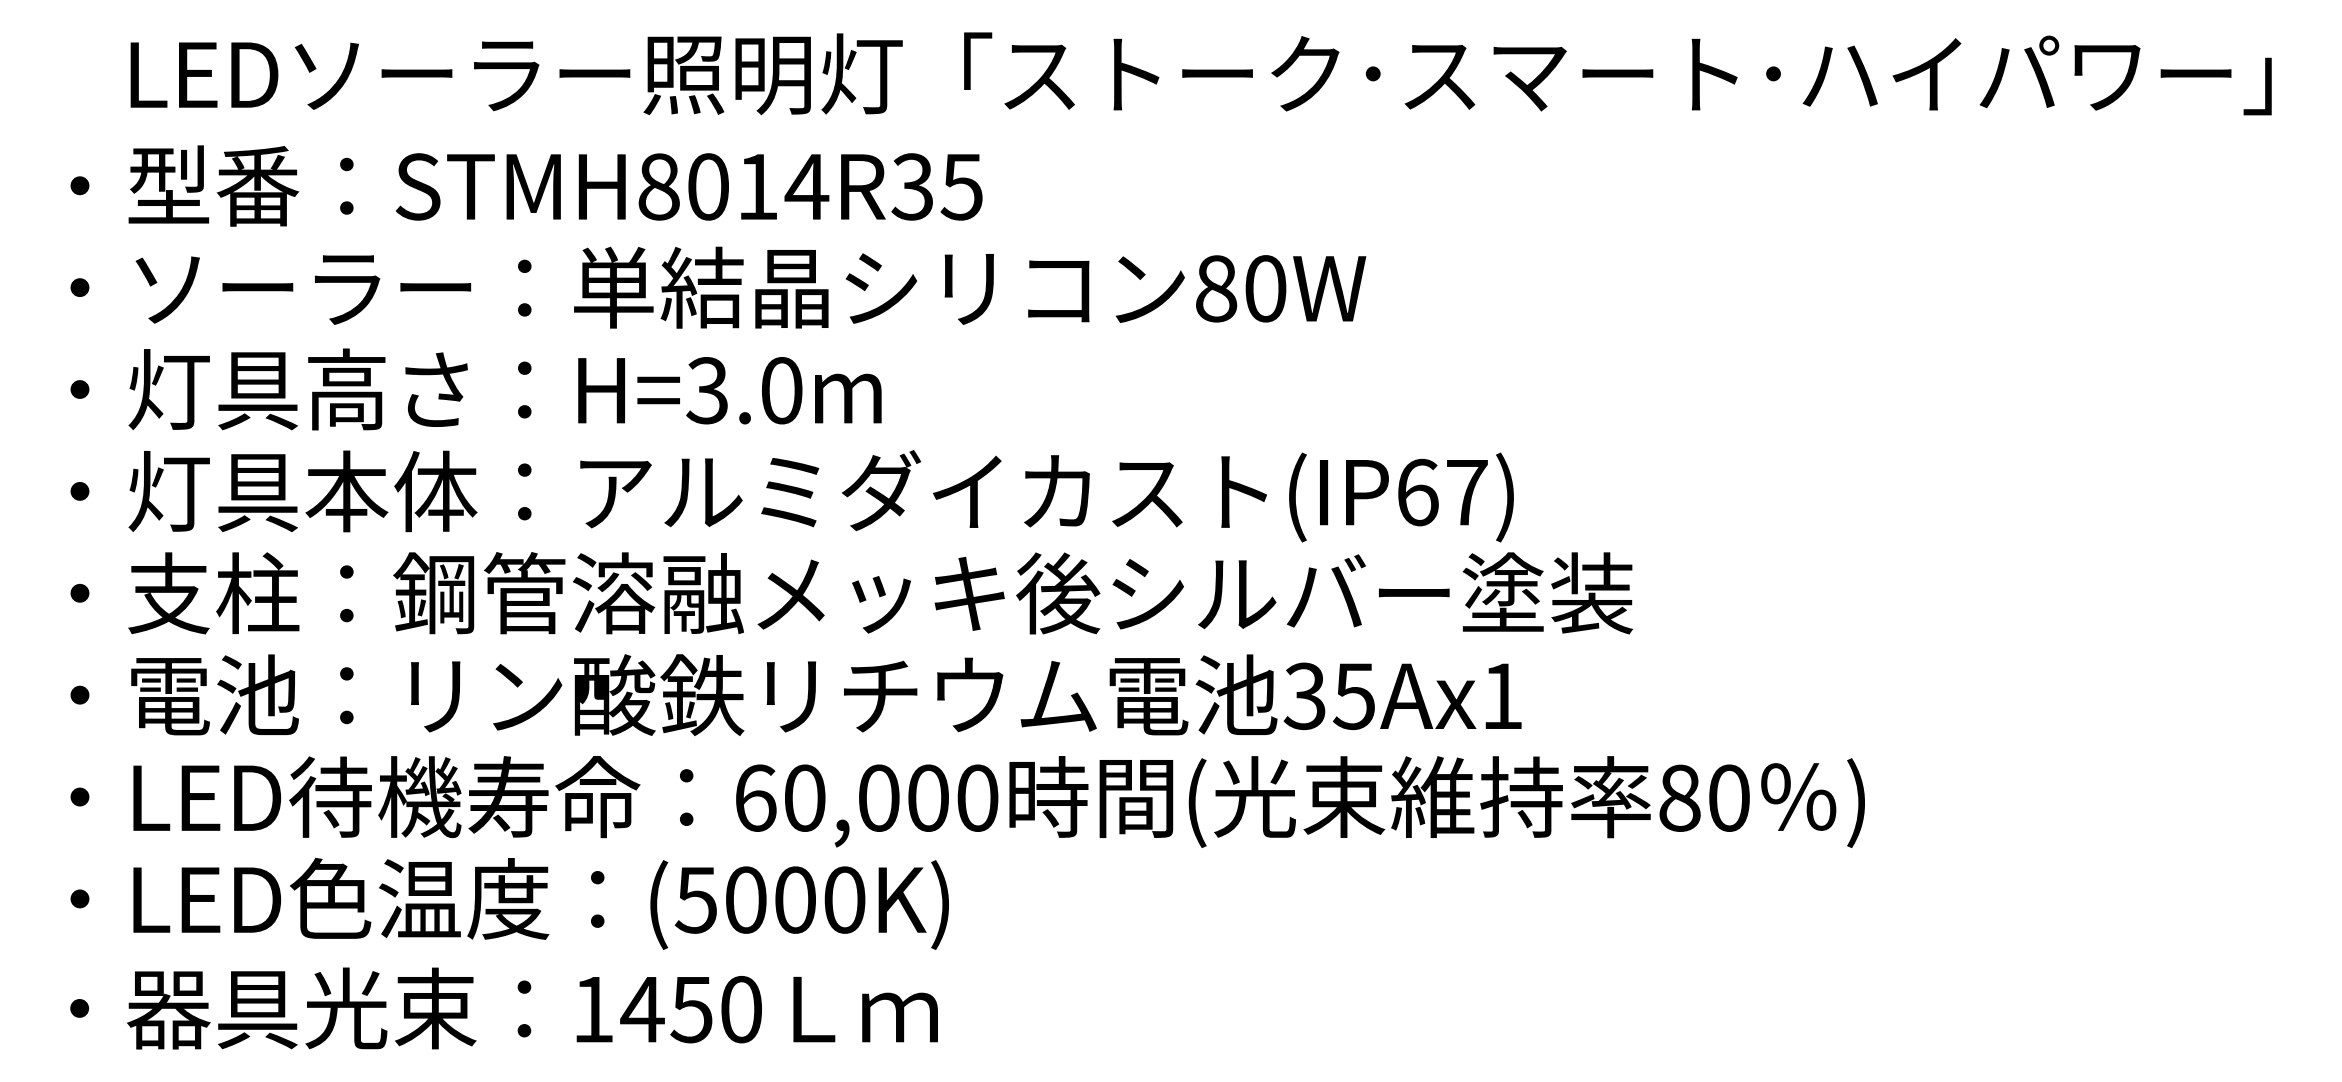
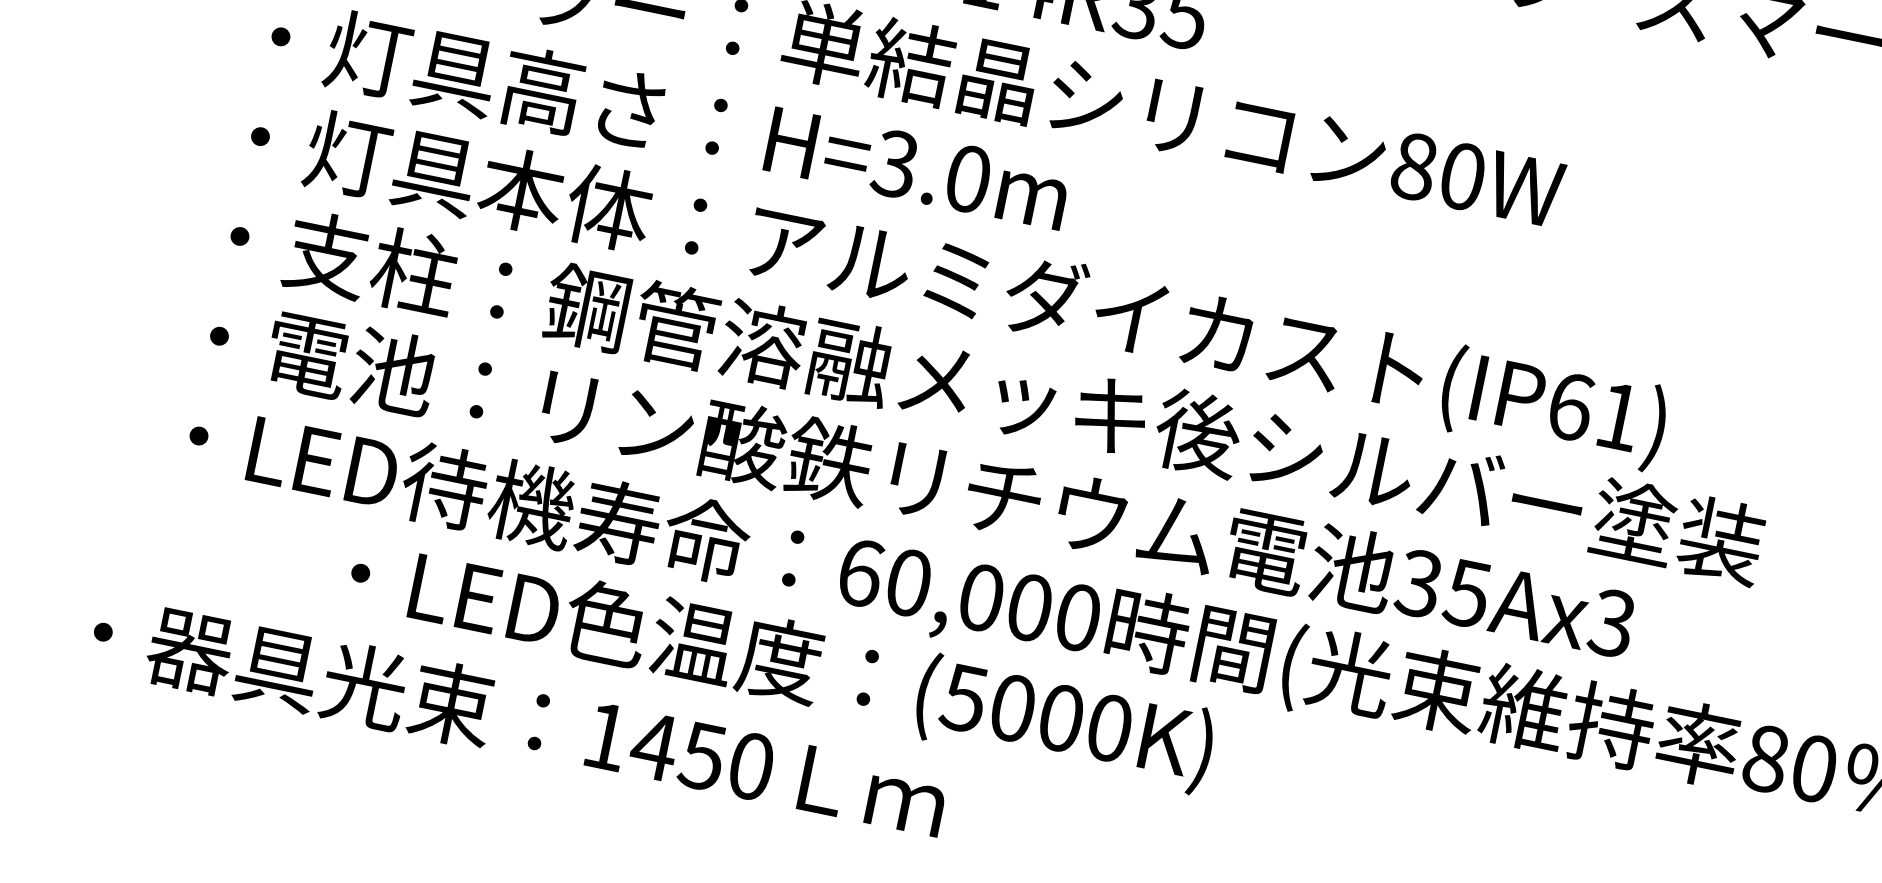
text: (1467, 492) -> (1619, 416), (IP67) -> (IP61)
text: (1501, 696) -> (1611, 623), 35Ax1 -> 35Ax3
text: (509, 903) -> (780, 664), moved
text: (503, 1008) -> (518, 717), moved

